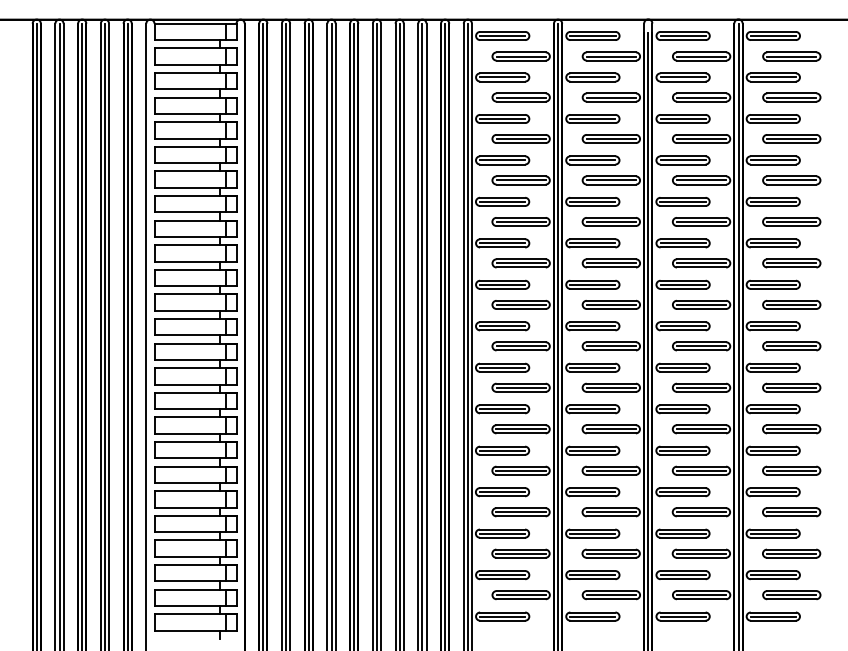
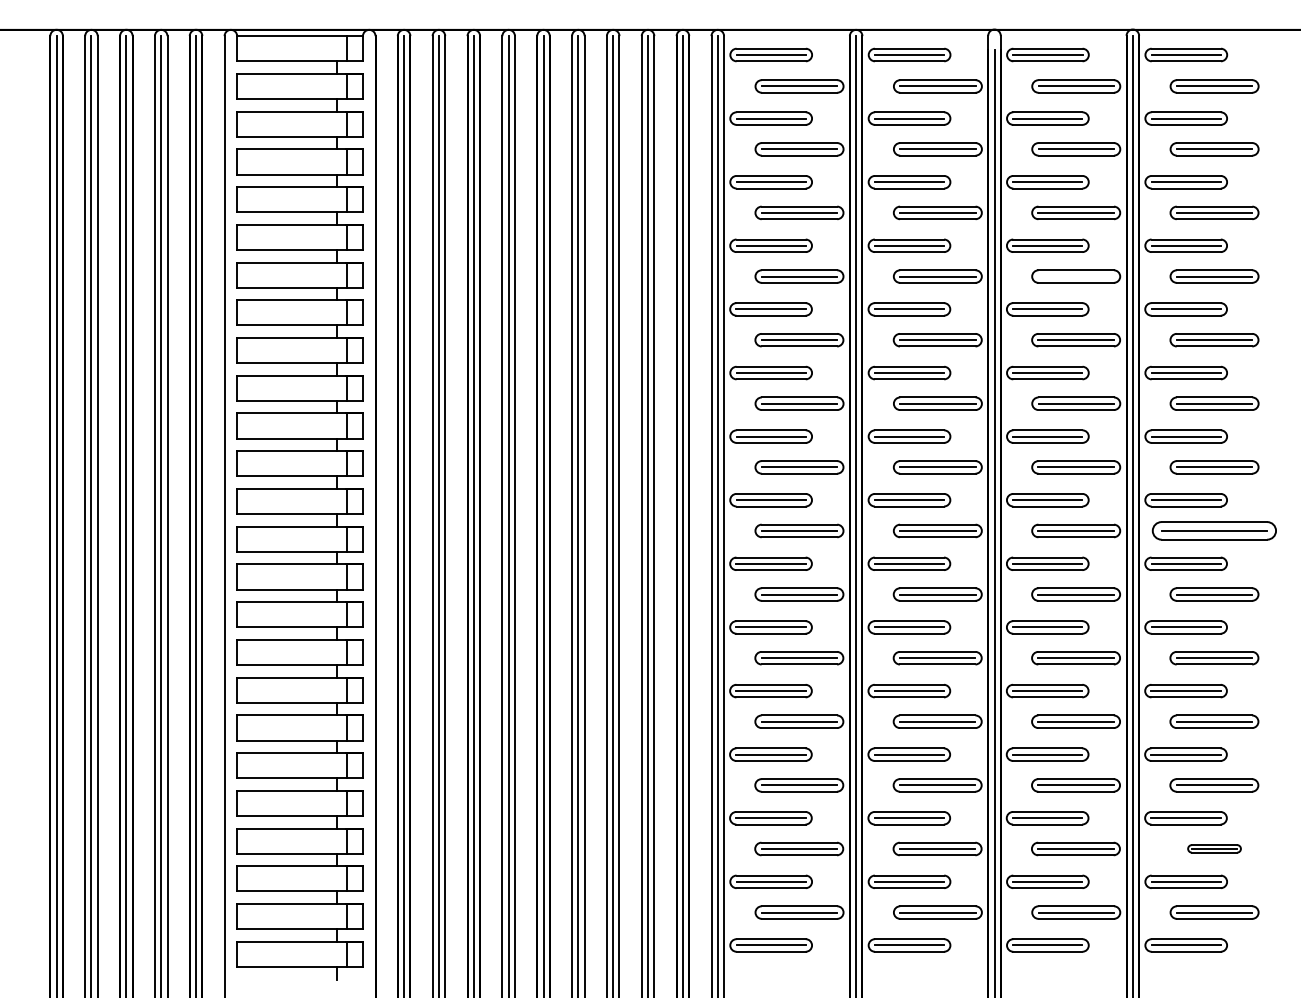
line: (701, 180) -> (1076, 276), removed
part: (791, 346) -> (1214, 531), size x1.4
part: (791, 553) -> (1214, 848), size x0.6

